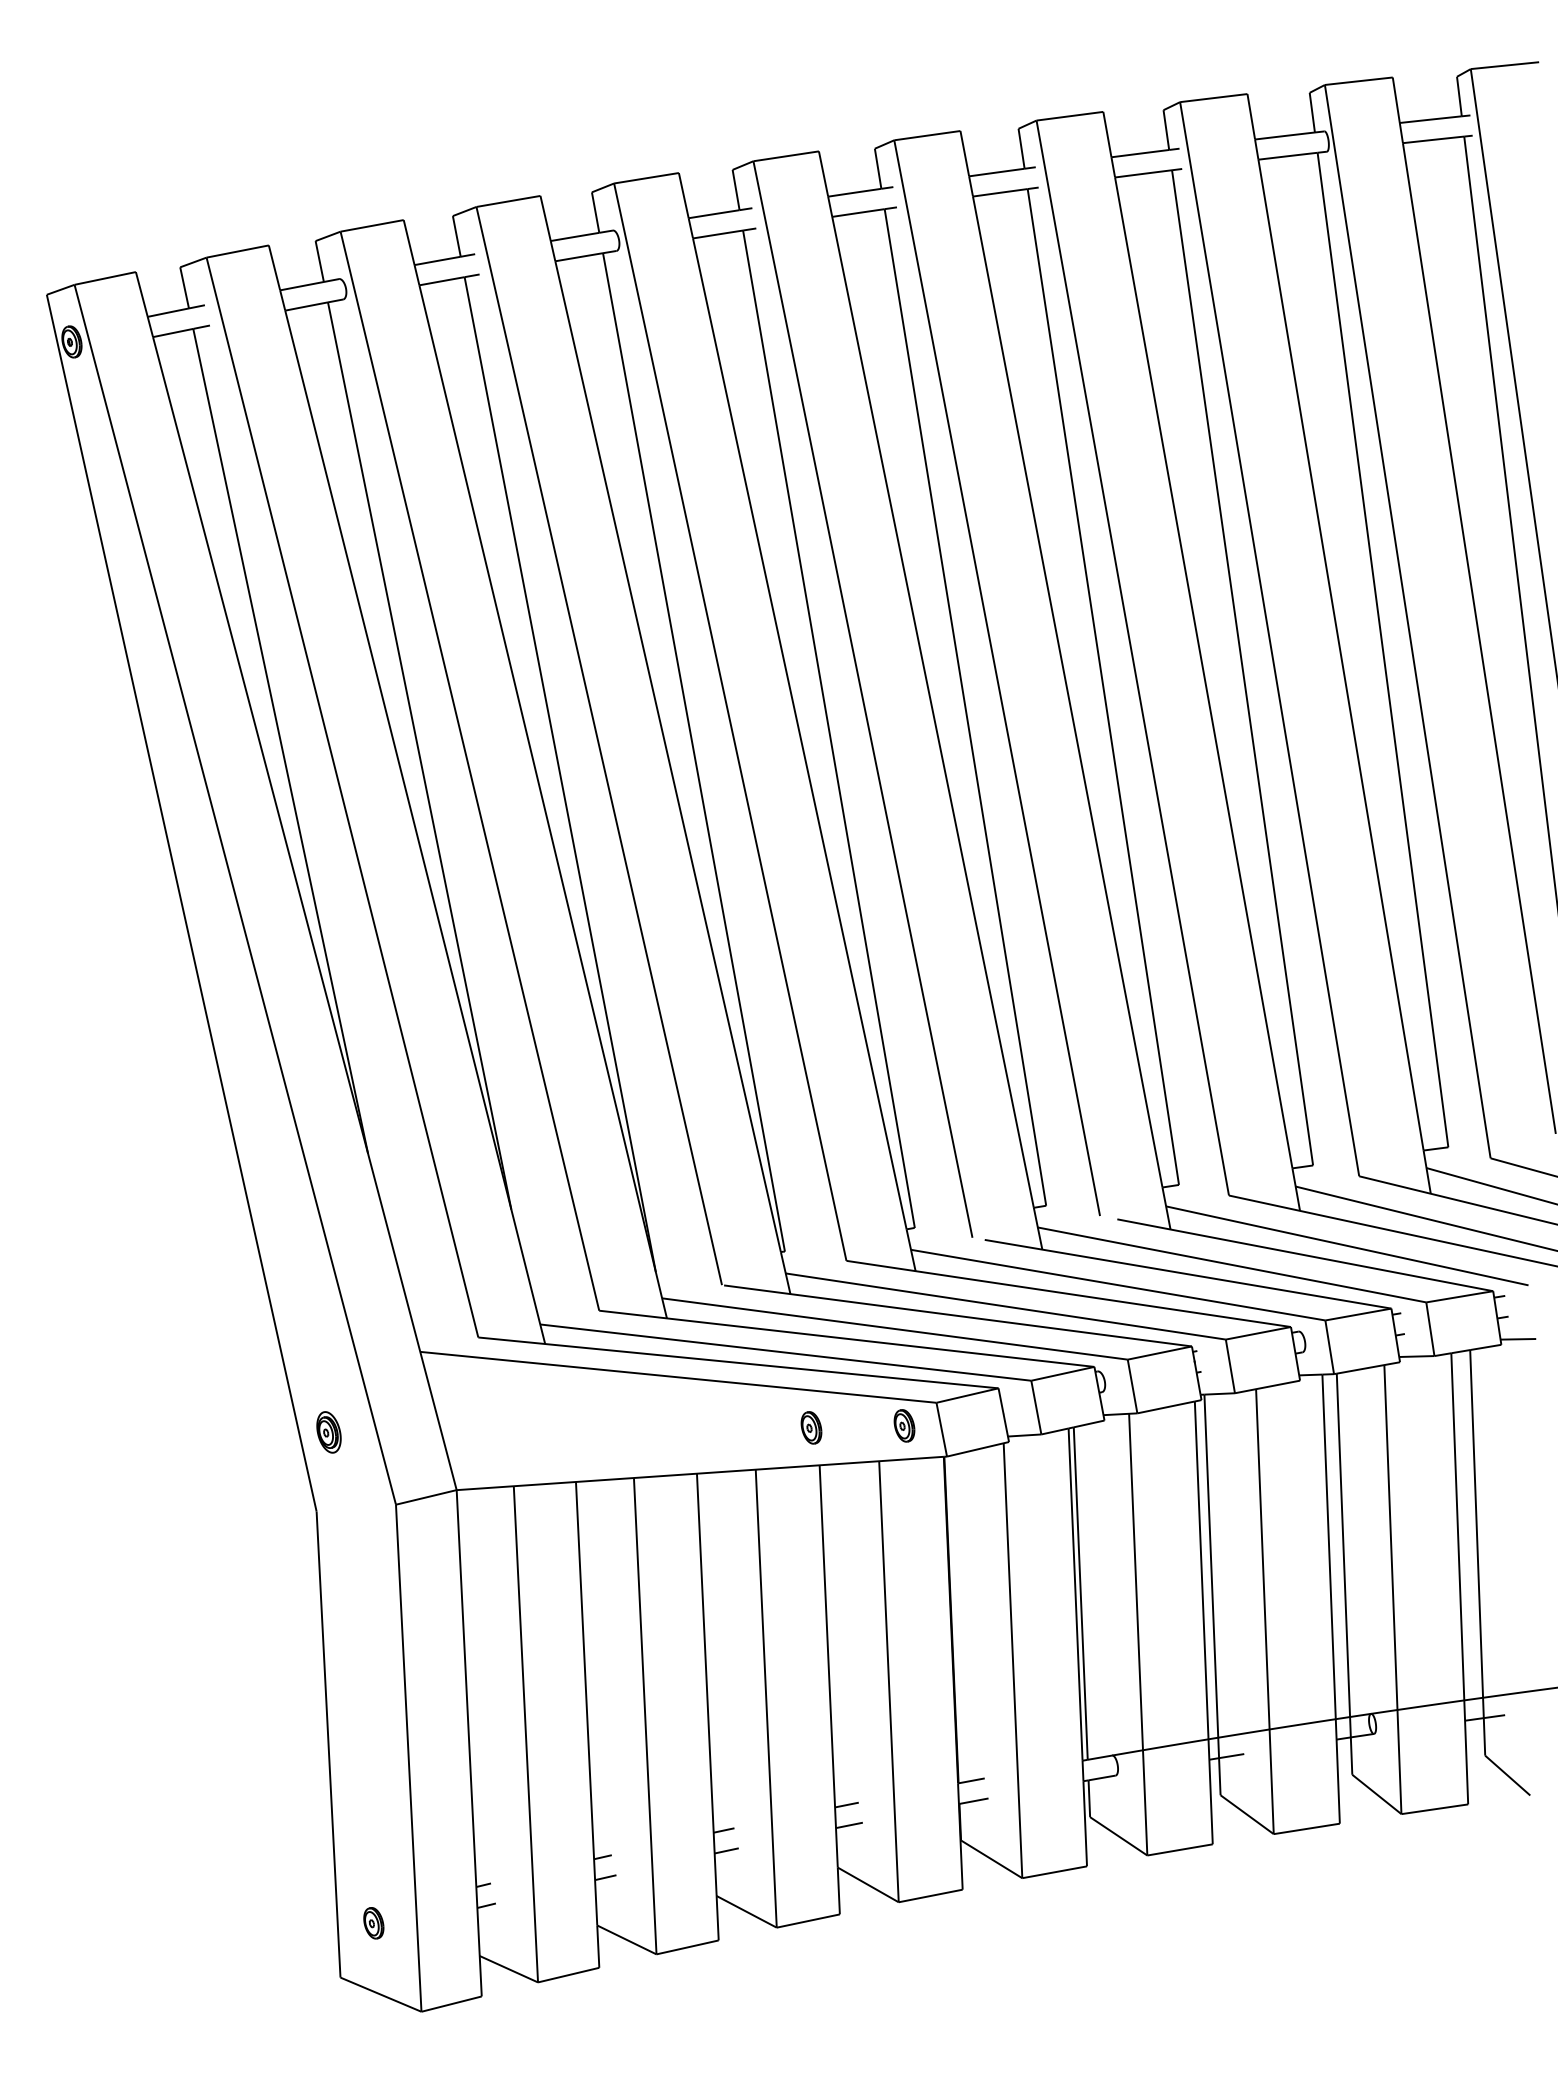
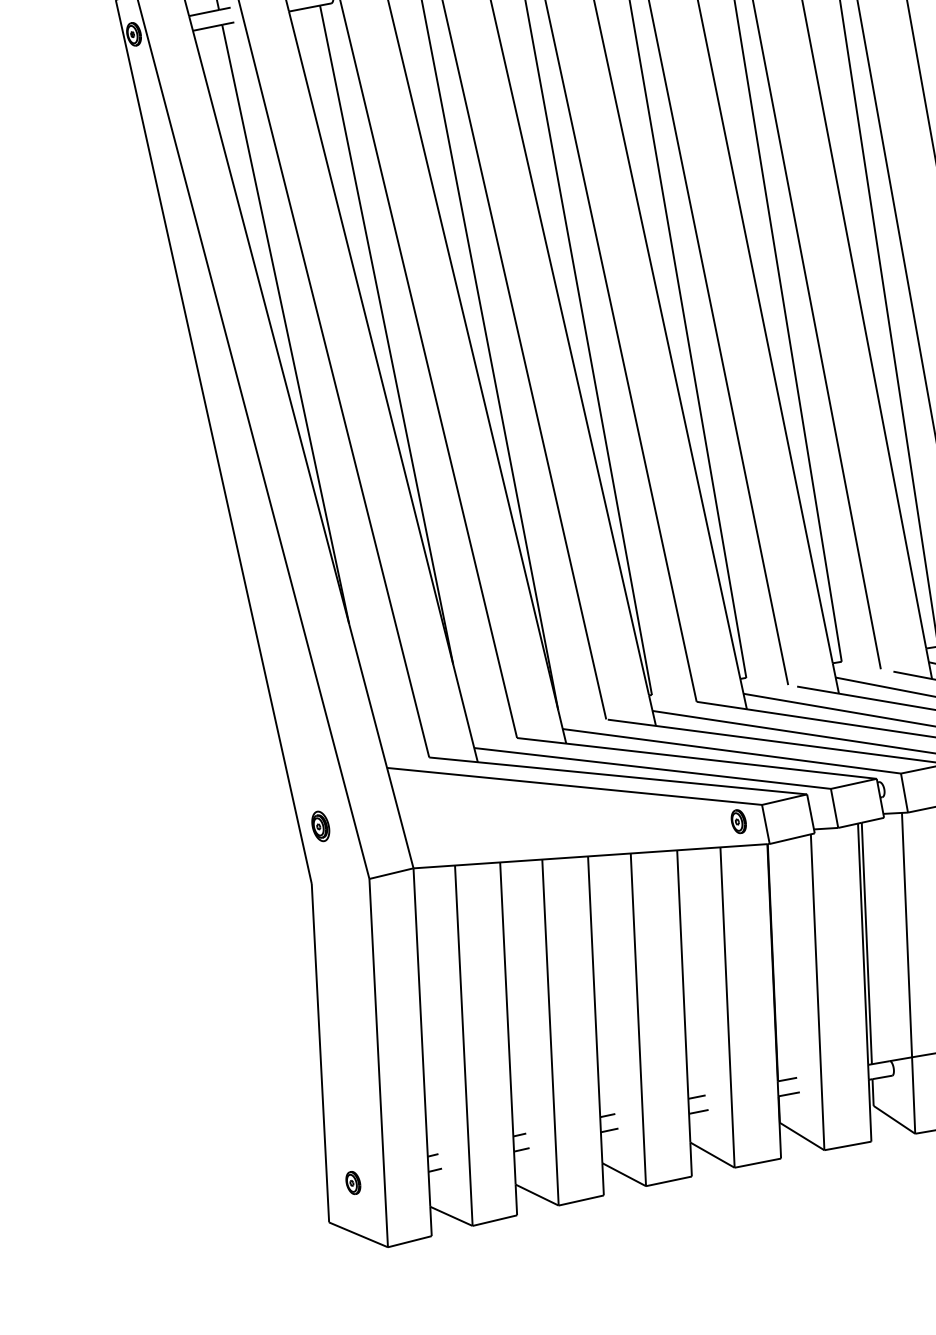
part: (811, 1427) -> (671, 822), removed

